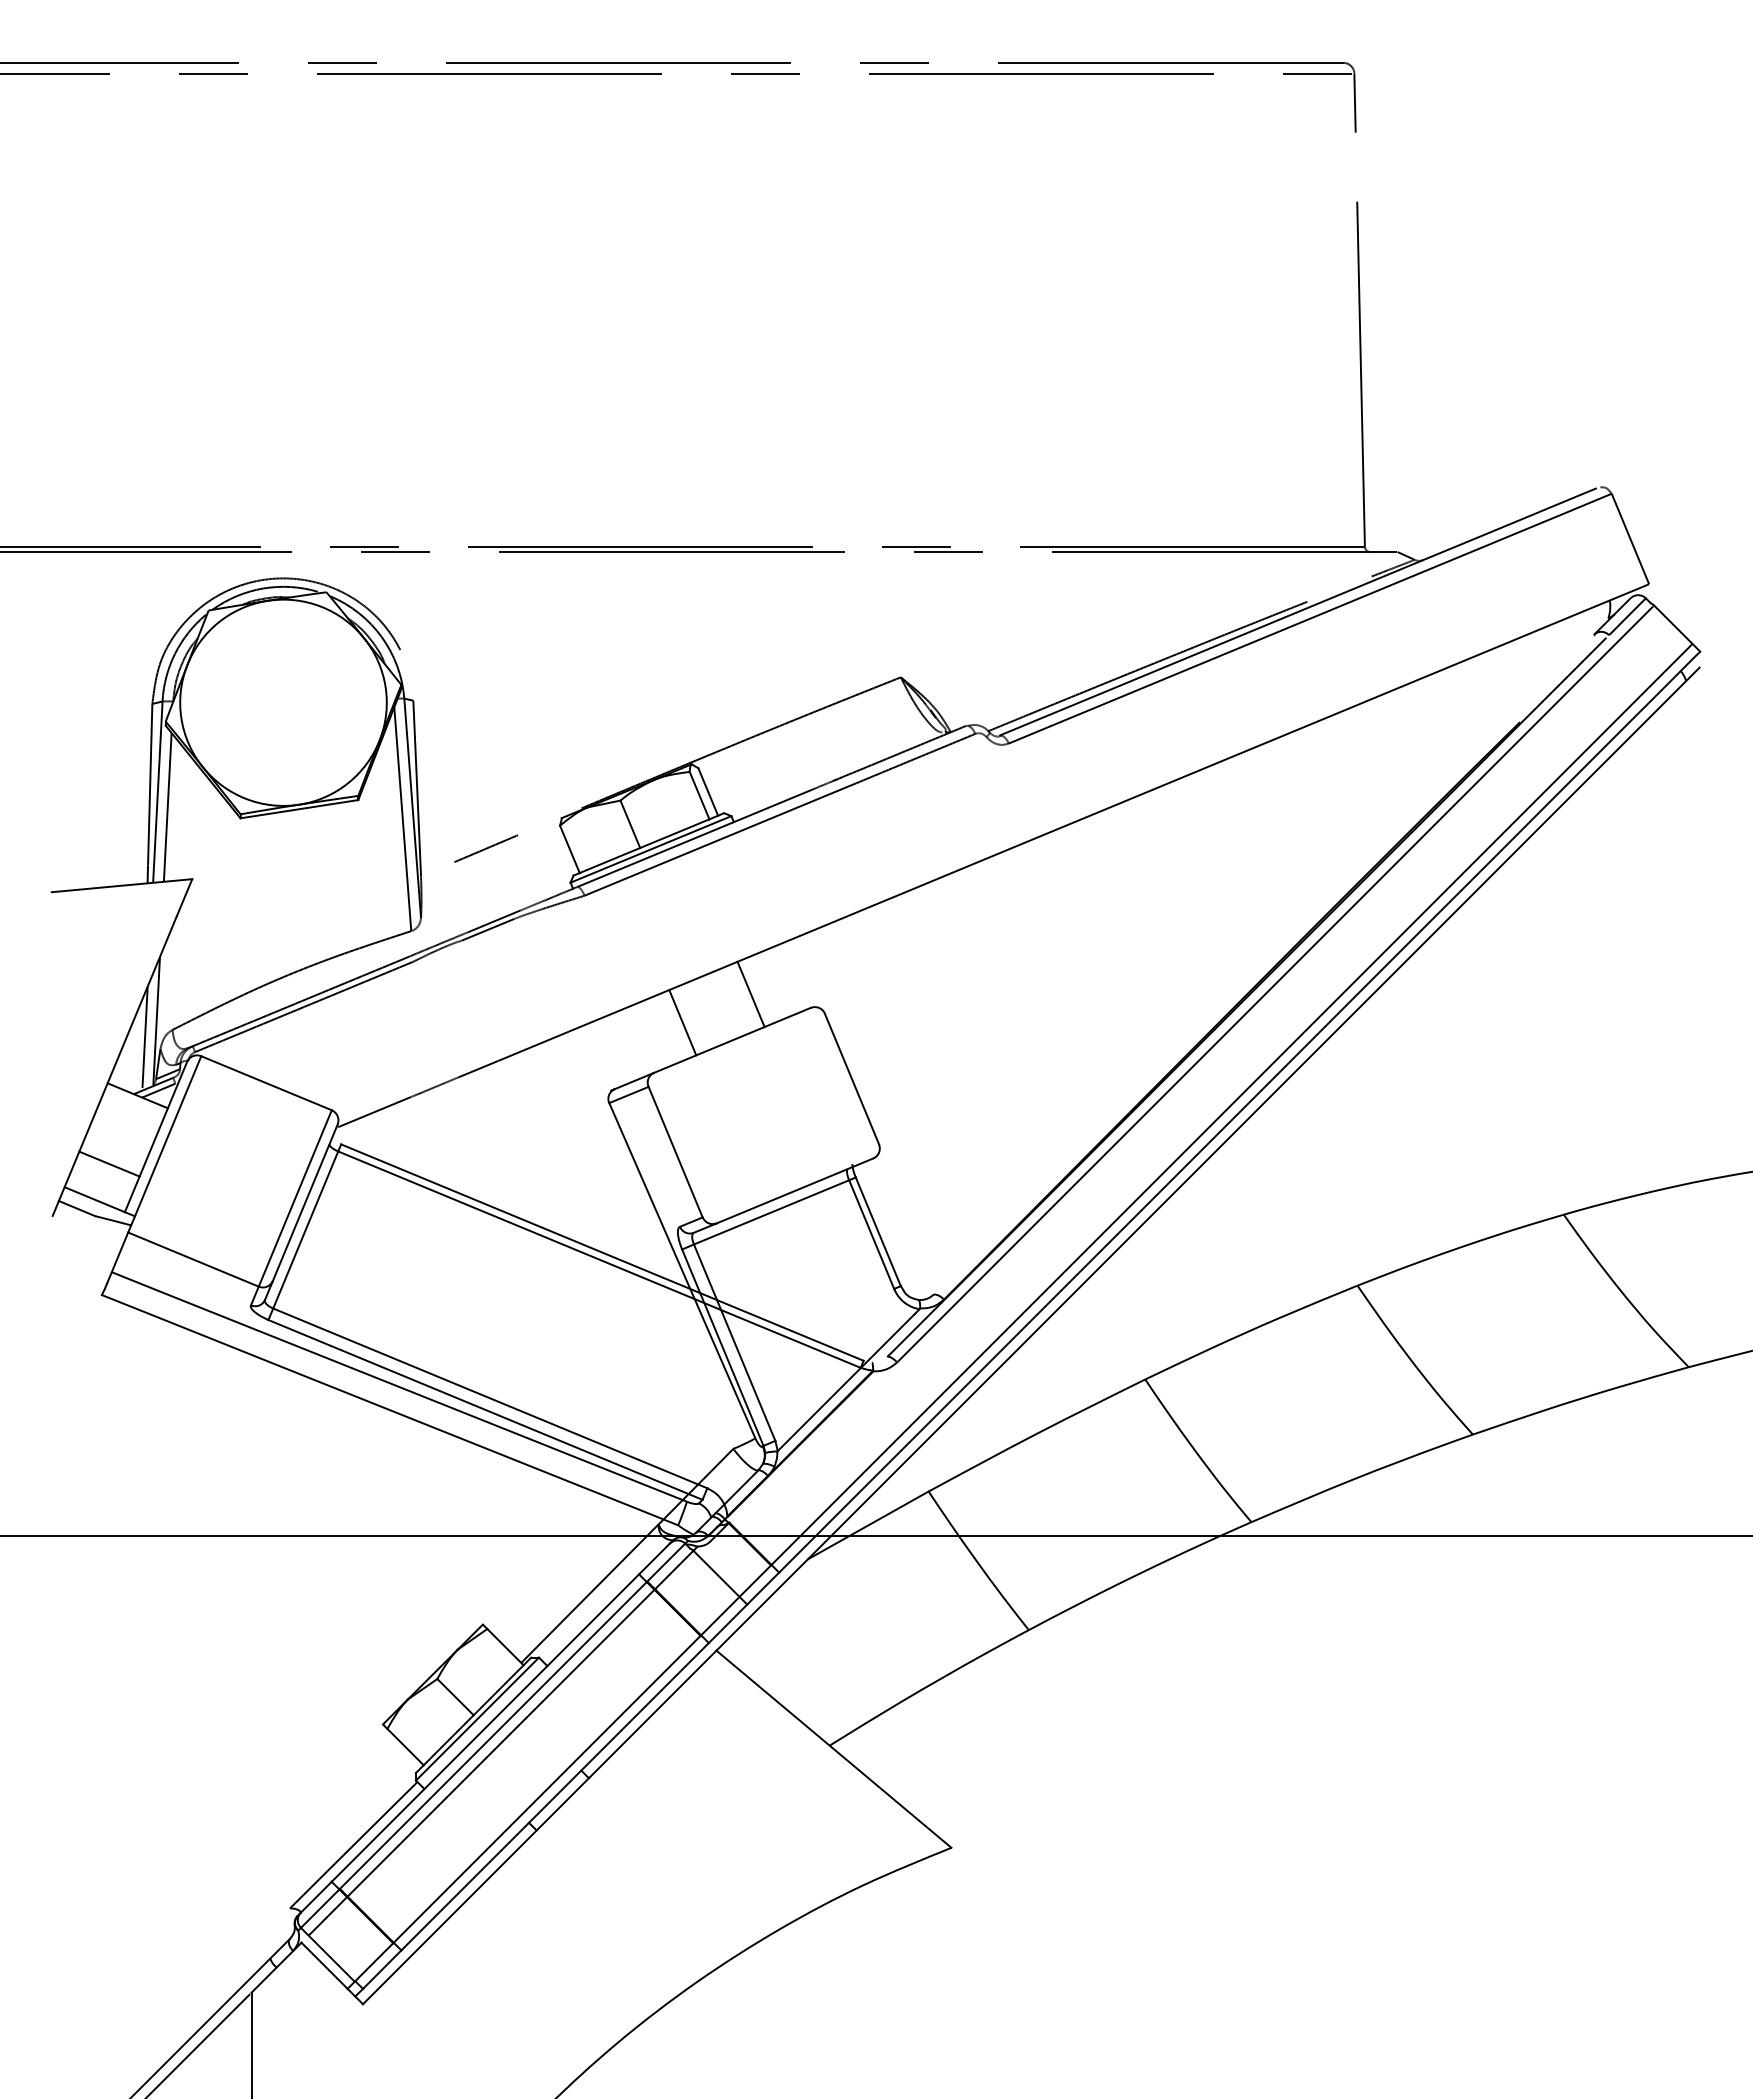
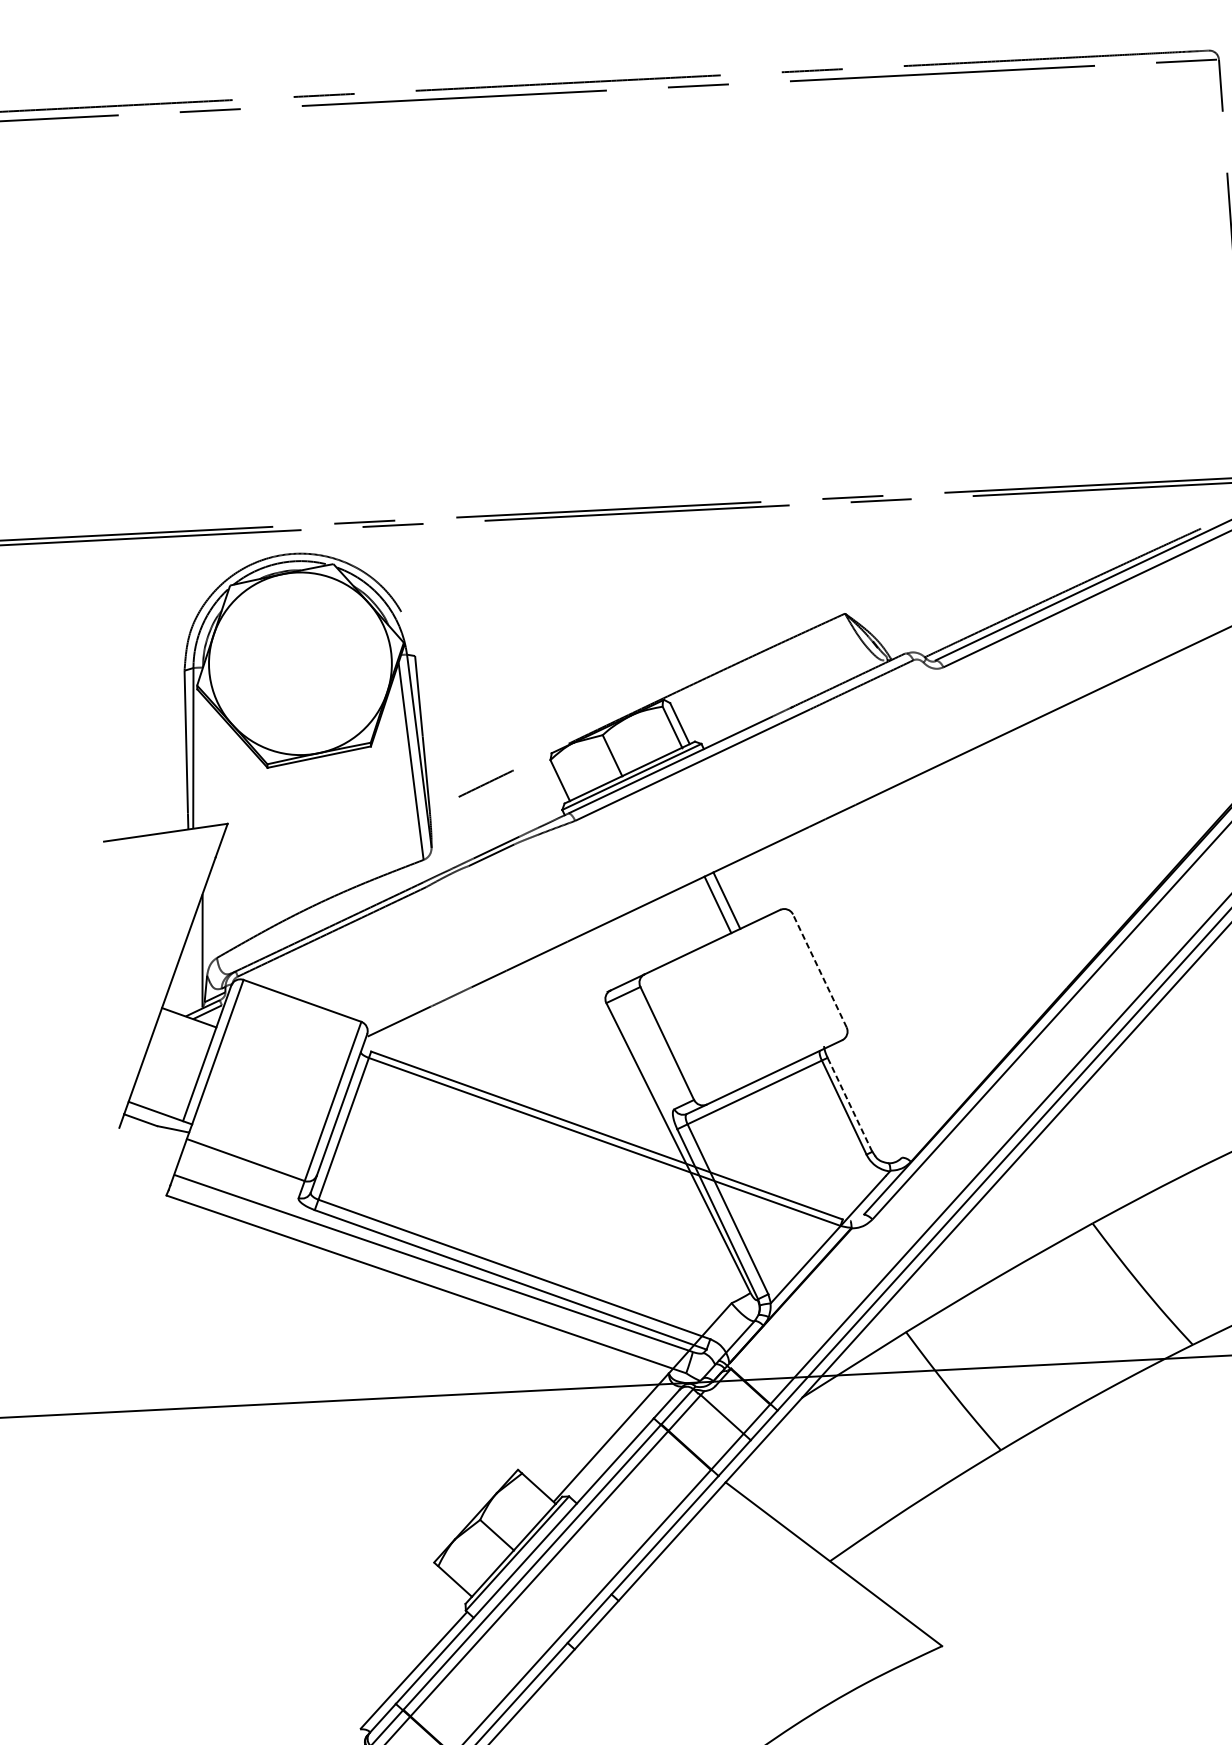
line: (167, 807) -> (202, 761), removed
line: (682, 1022) -> (717, 904), moved
line: (144, 1037) -> (192, 965), removed
line: (852, 1079) -> (820, 971), solid -> dashed
line: (109, 1163) -> (167, 1078), removed
line: (878, 1231) -> (850, 1104), solid -> dashed

